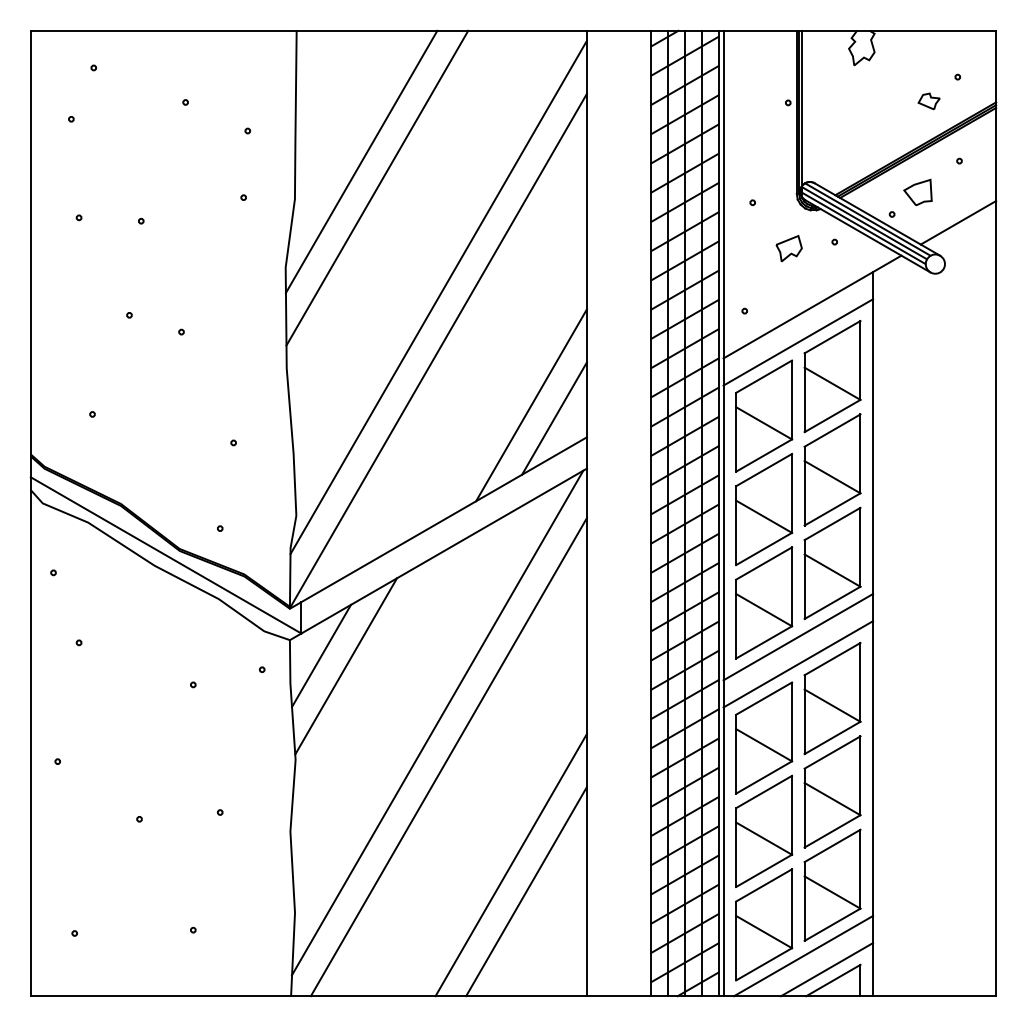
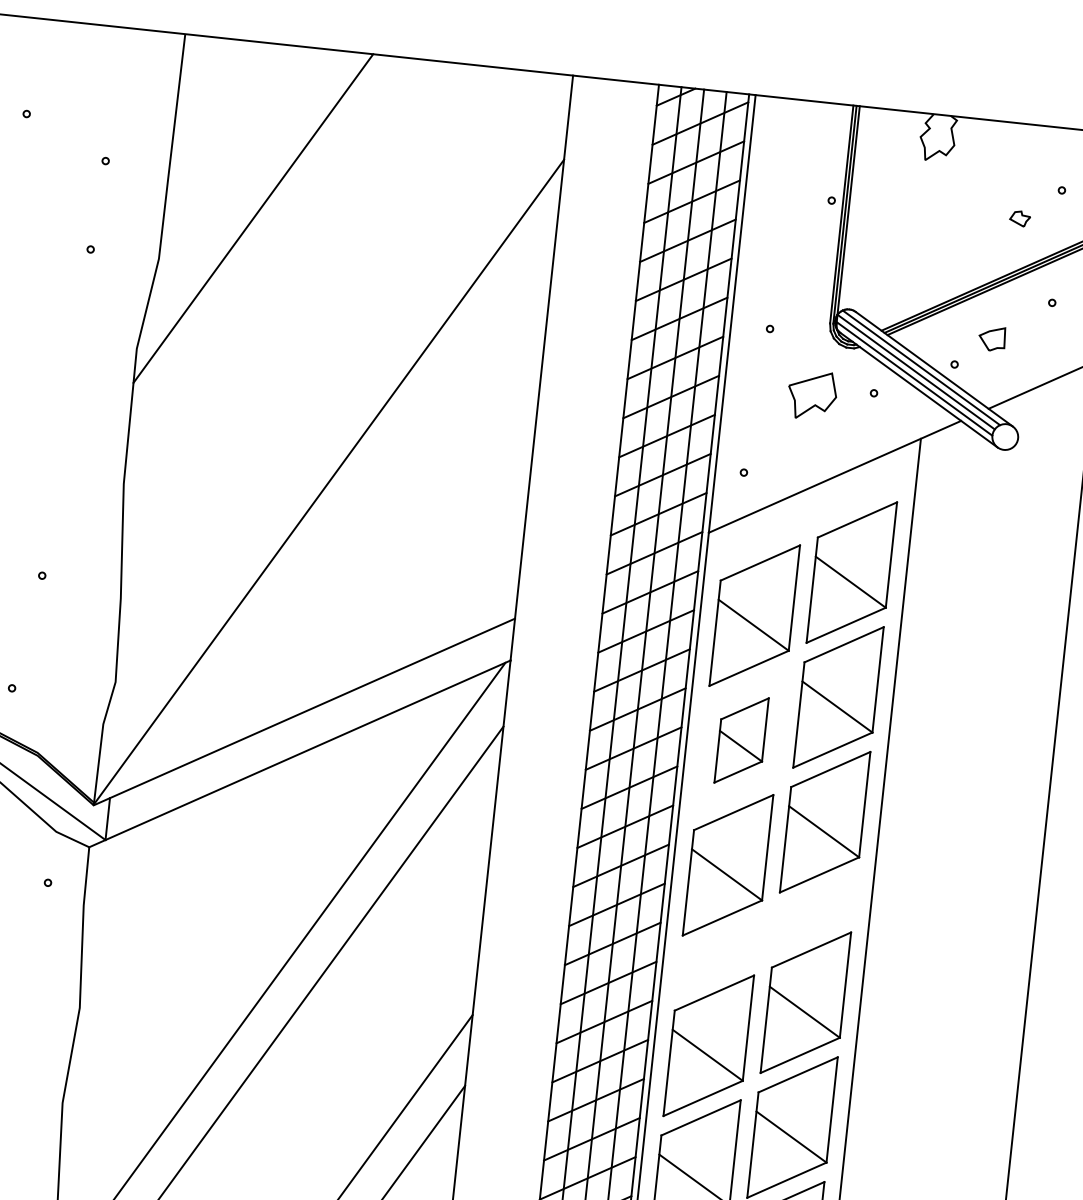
part: (928, 101) -> (1019, 218), size x0.7
line: (377, 187) -> (270, 255), removed
part: (917, 192) -> (991, 338), size x0.7
part: (788, 248) -> (811, 395), size x1.4
line: (438, 297) -> (336, 410), removed
line: (798, 342) -> (811, 522), removed
line: (531, 405) -> (445, 568), removed
line: (554, 418) -> (474, 588), removed
part: (764, 509) -> (741, 740), size x0.6
line: (798, 636) -> (769, 914), removed
line: (321, 655) -> (129, 872), removed
line: (798, 664) -> (765, 952), removed
line: (346, 666) -> (161, 890), removed

